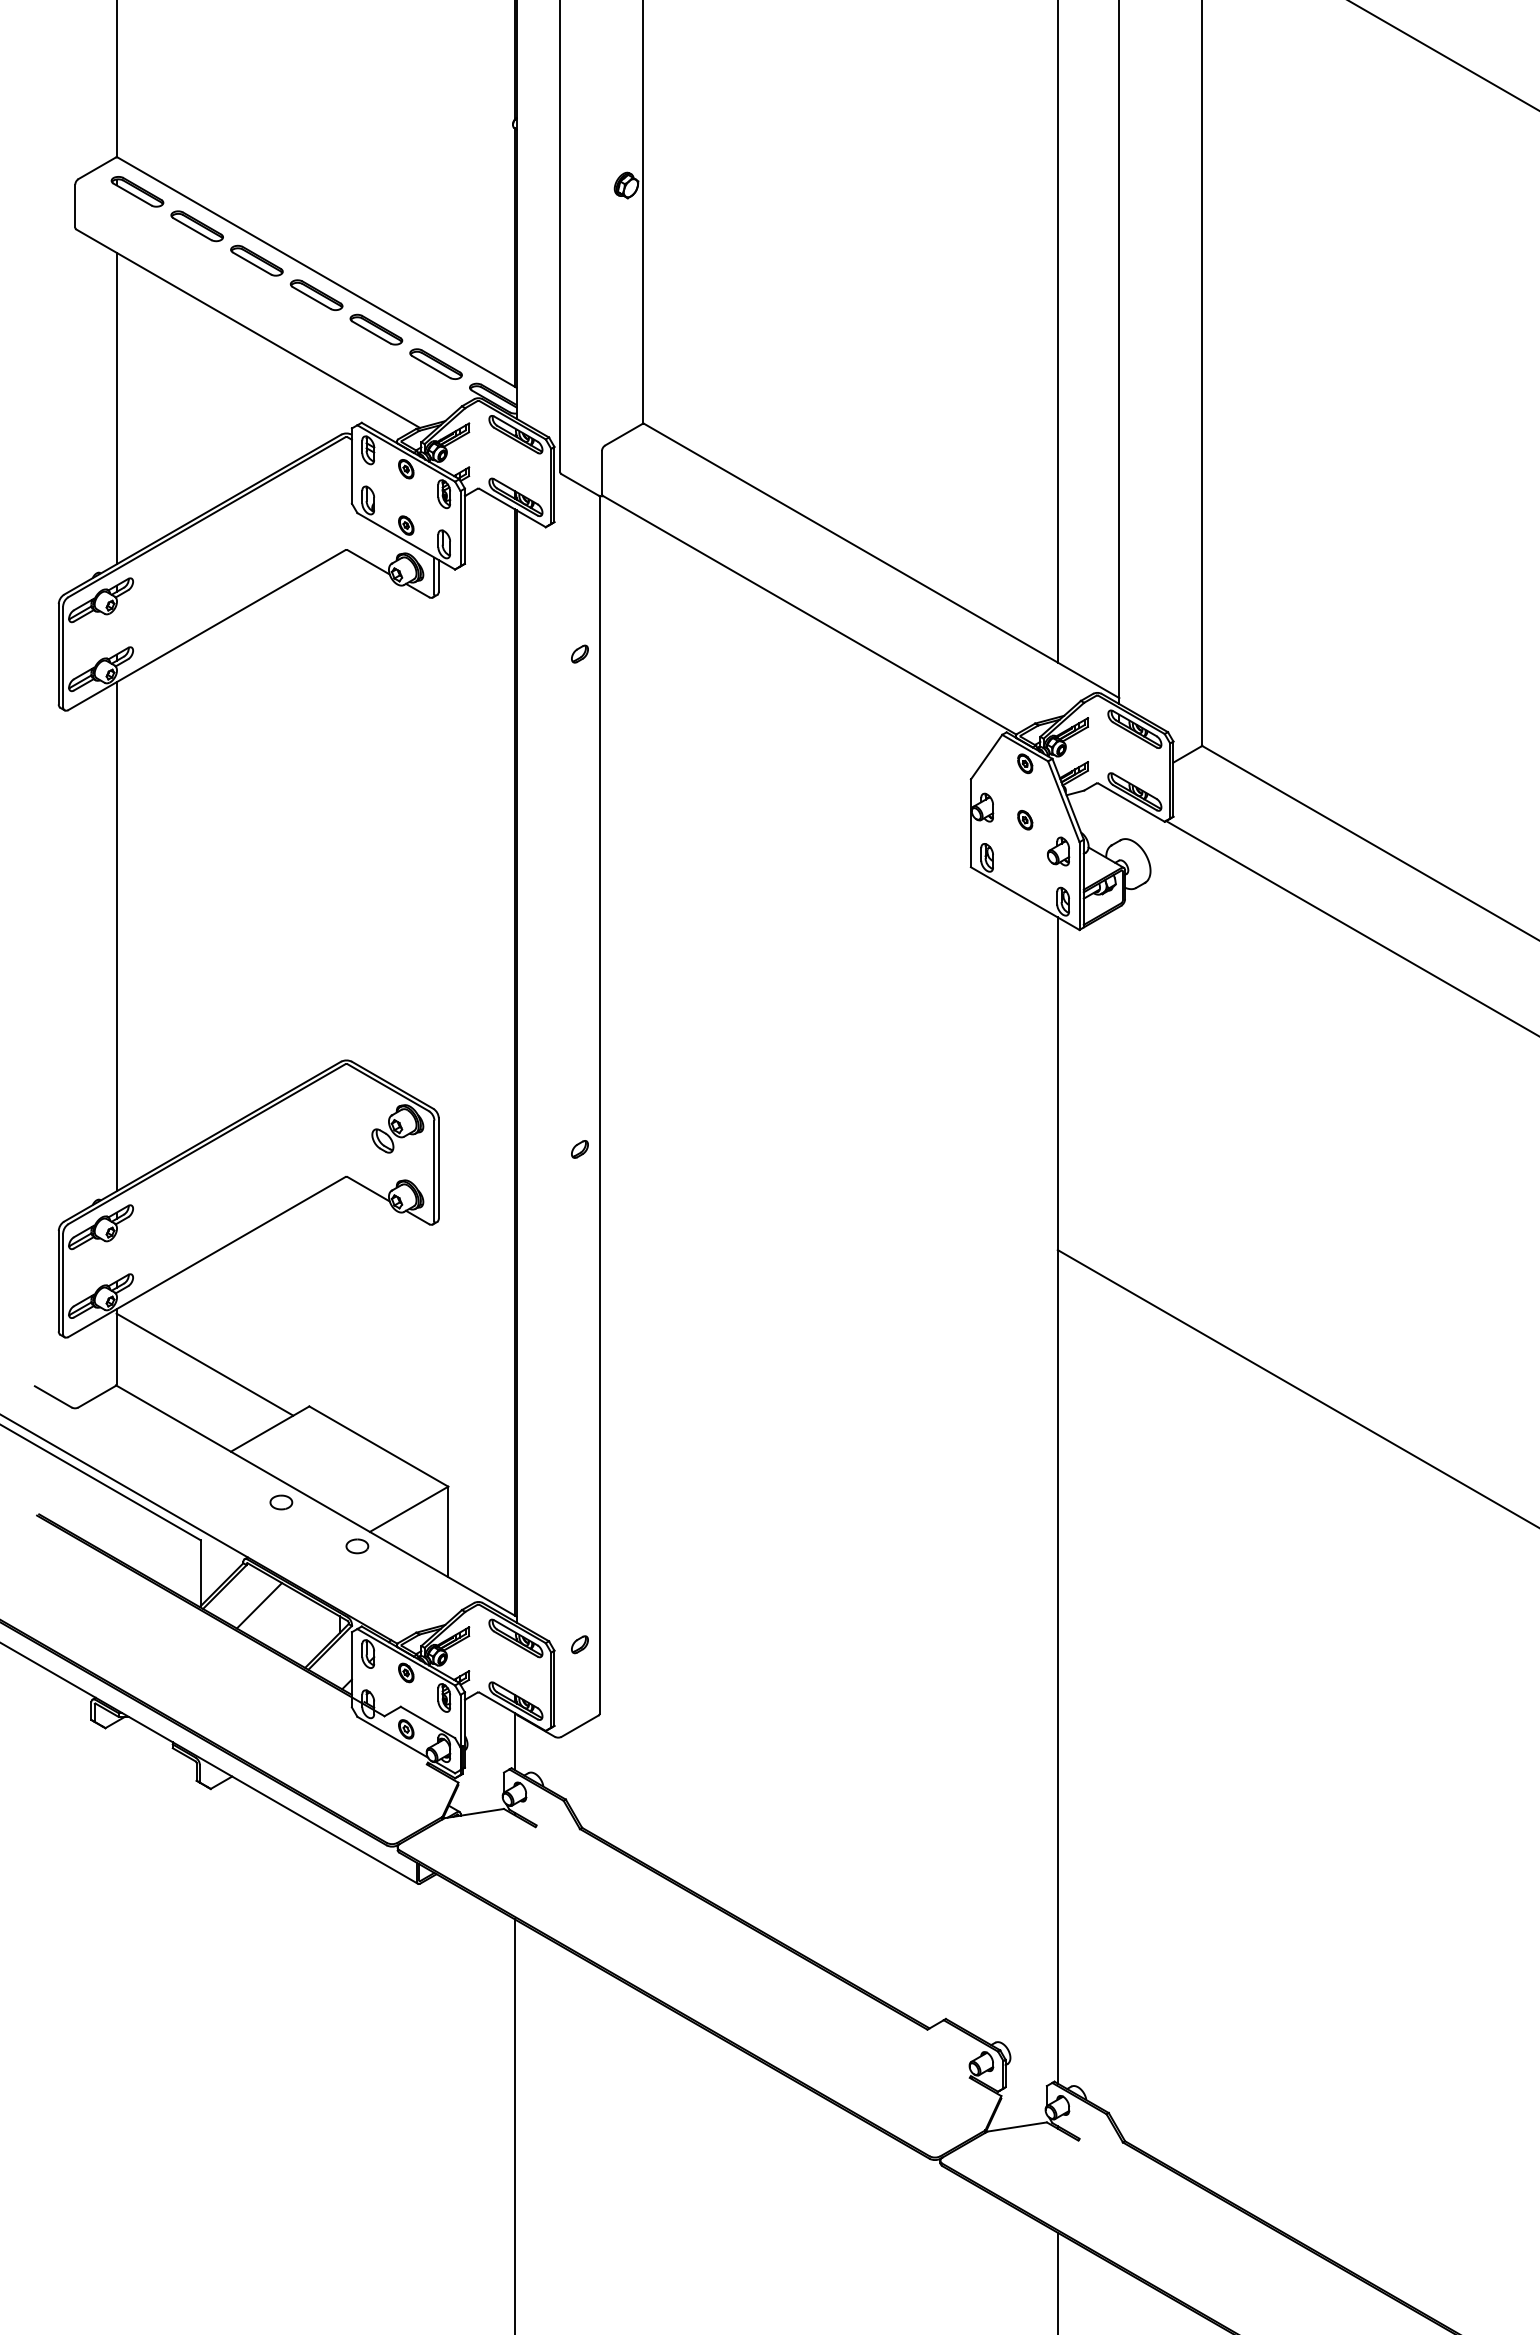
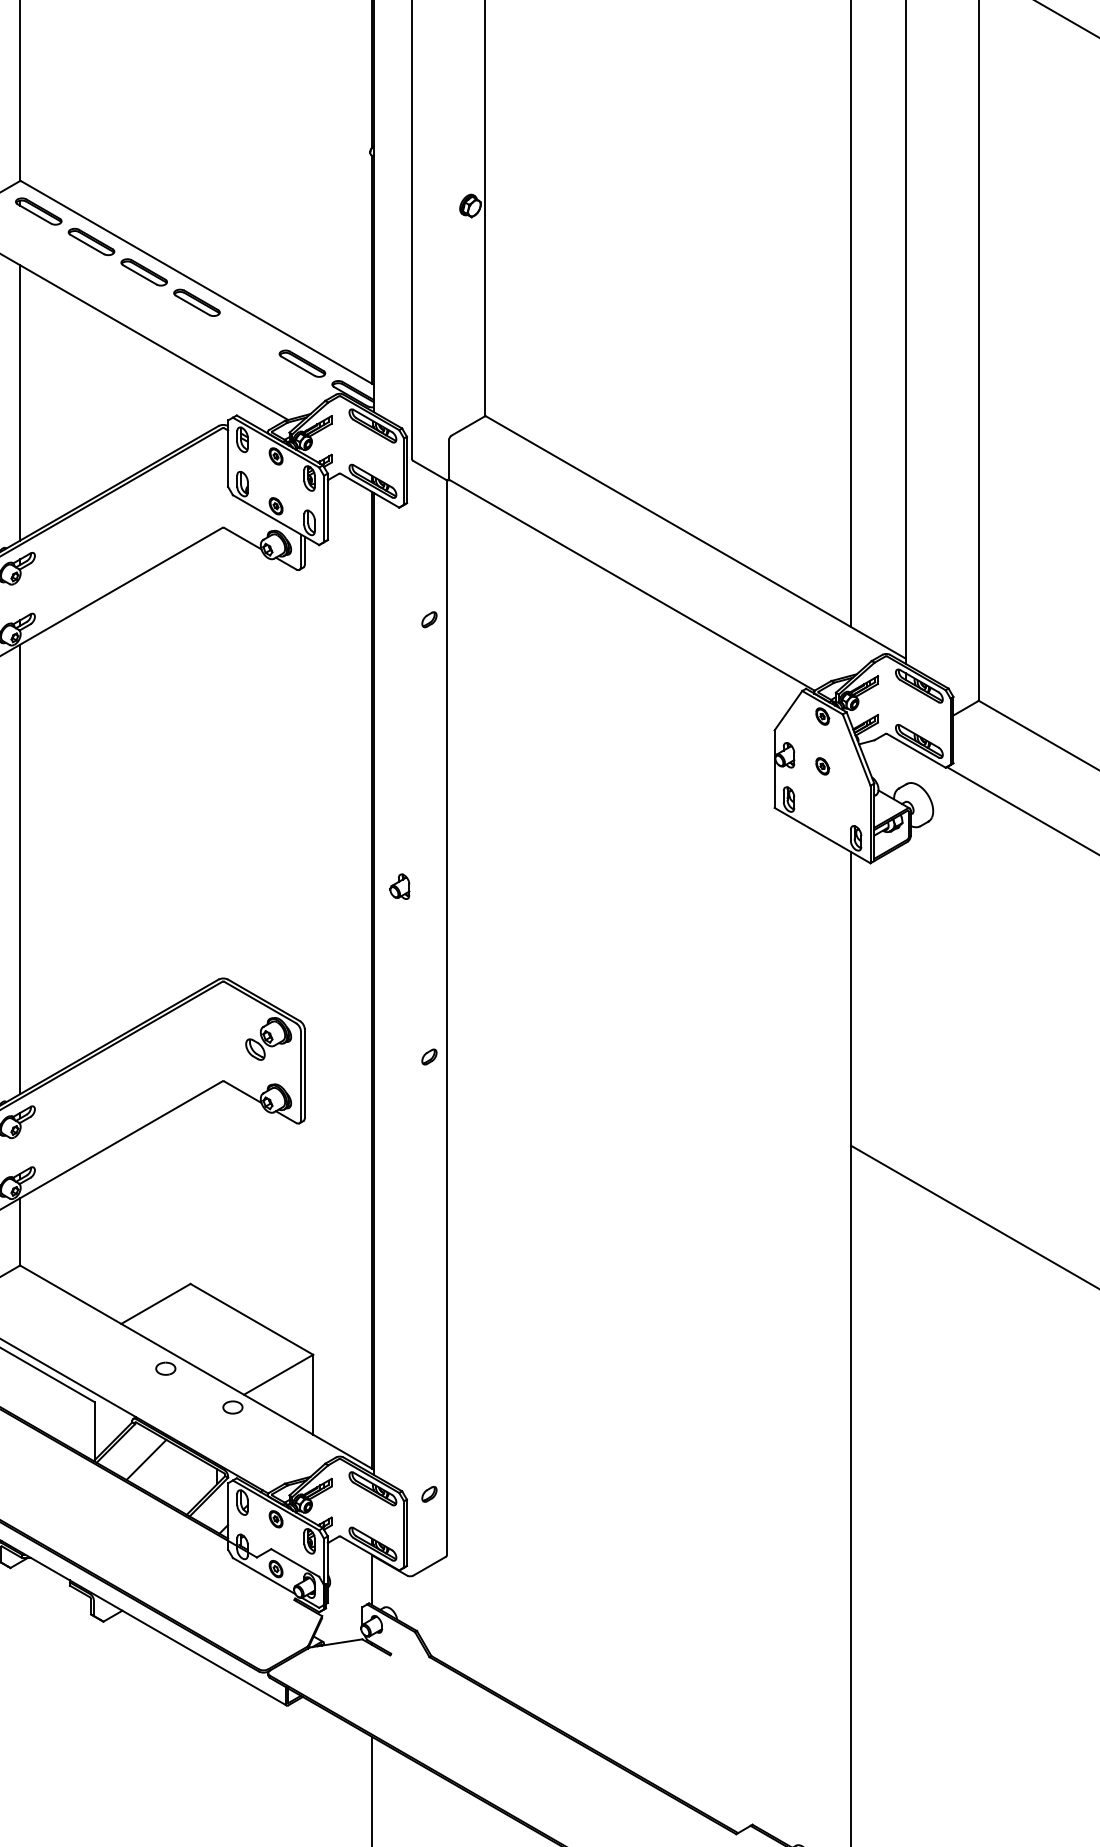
part: (376, 329) -> (249, 333), removed
part: (1058, 851) -> (399, 886), moved
line: (204, 1364) -> (97, 1246), removed

